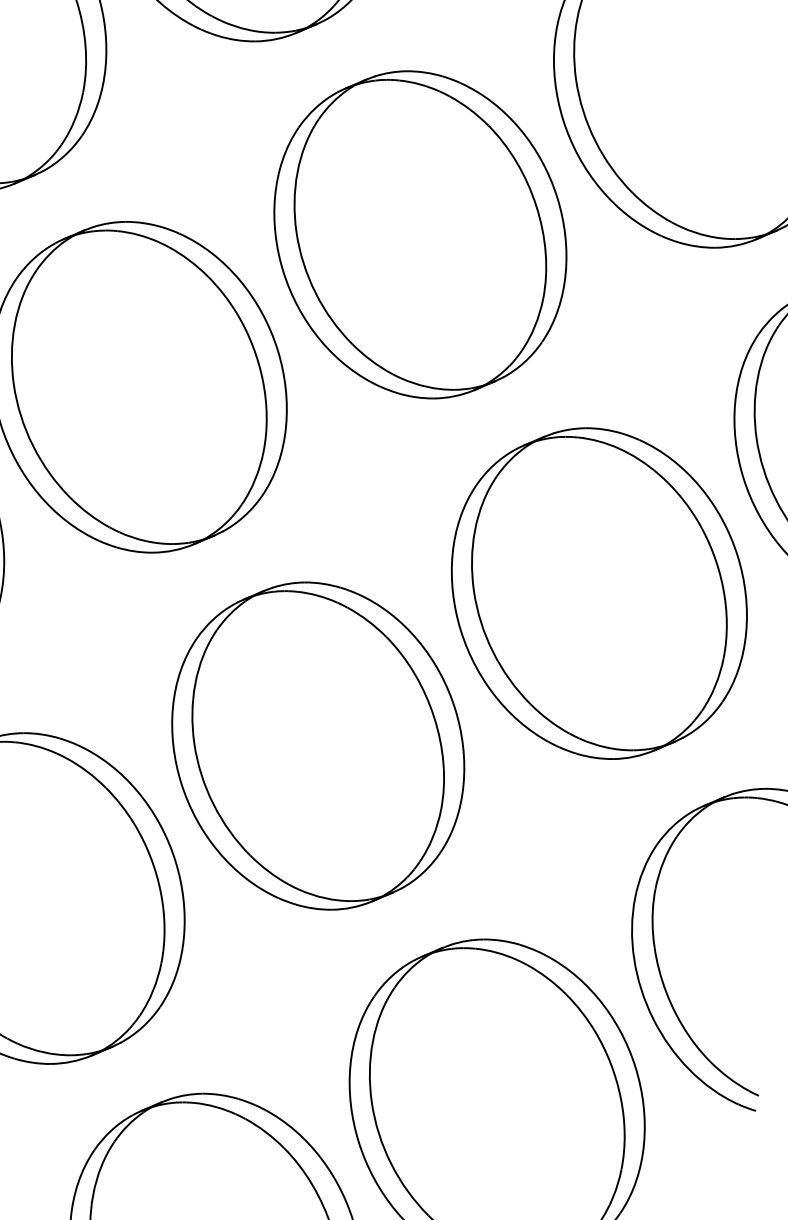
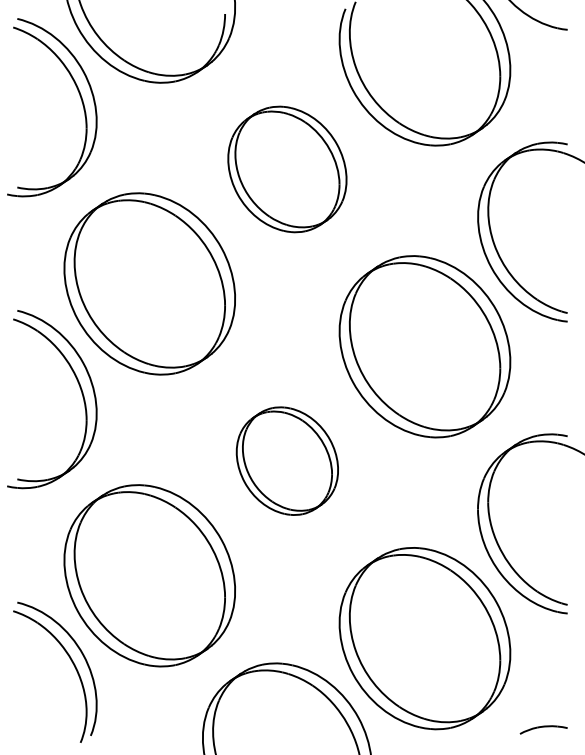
part: (420, 234) -> (287, 169), size x0.7
part: (318, 744) -> (287, 460), size x0.6

